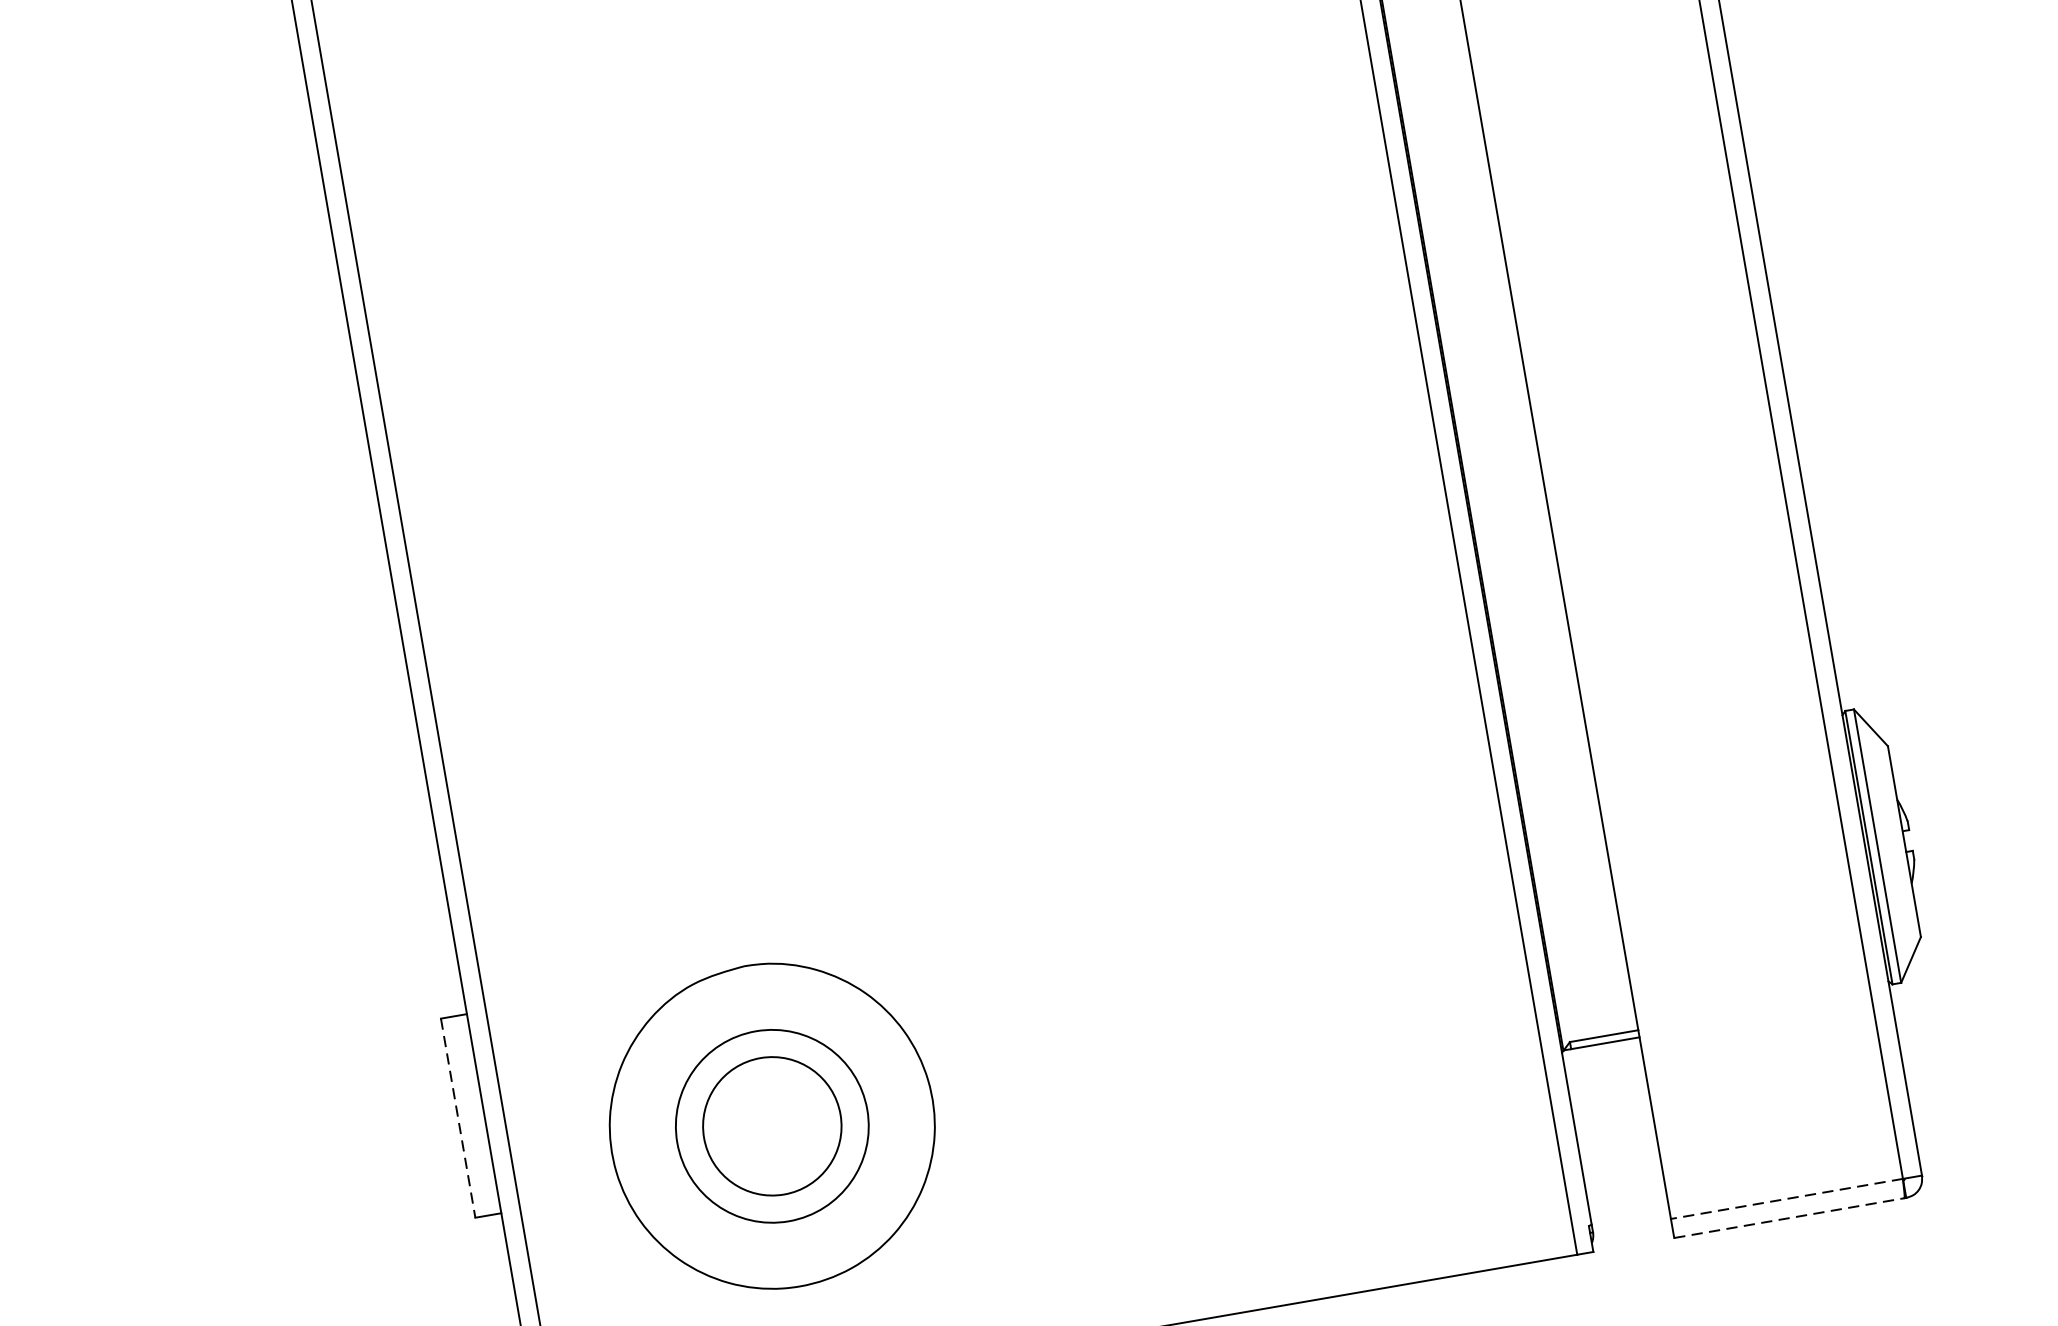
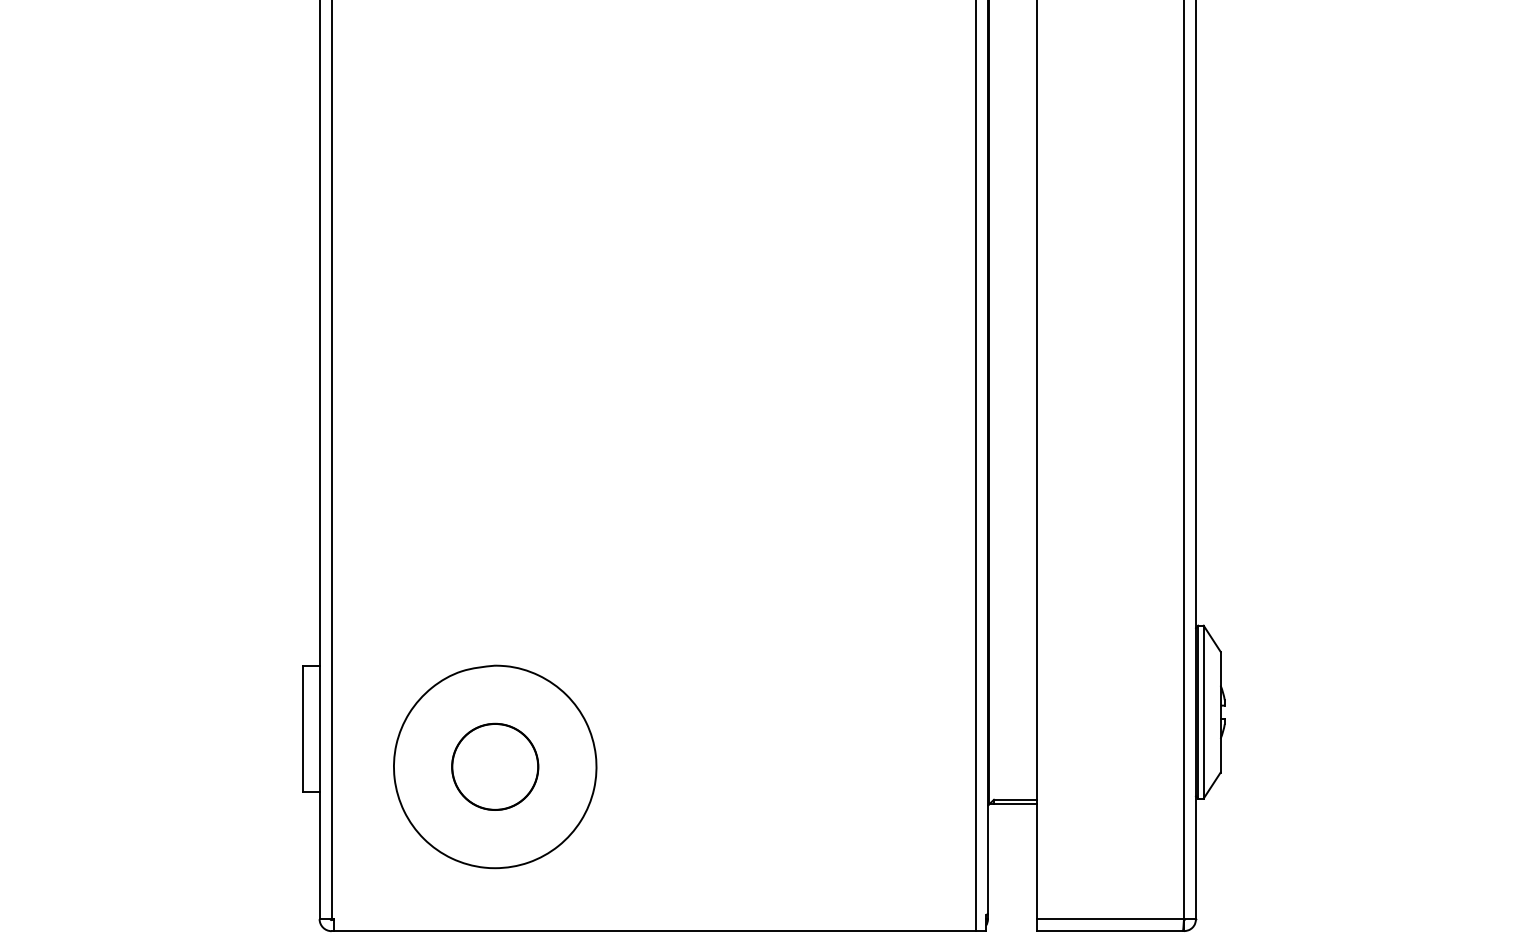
line: (458, 1117) -> (303, 728), dashed -> solid
circle: (772, 1125) -> (495, 766), size x0.71
line: (1786, 1199) -> (1110, 919), dashed -> solid
line: (1790, 1218) -> (1110, 931), dashed -> solid

